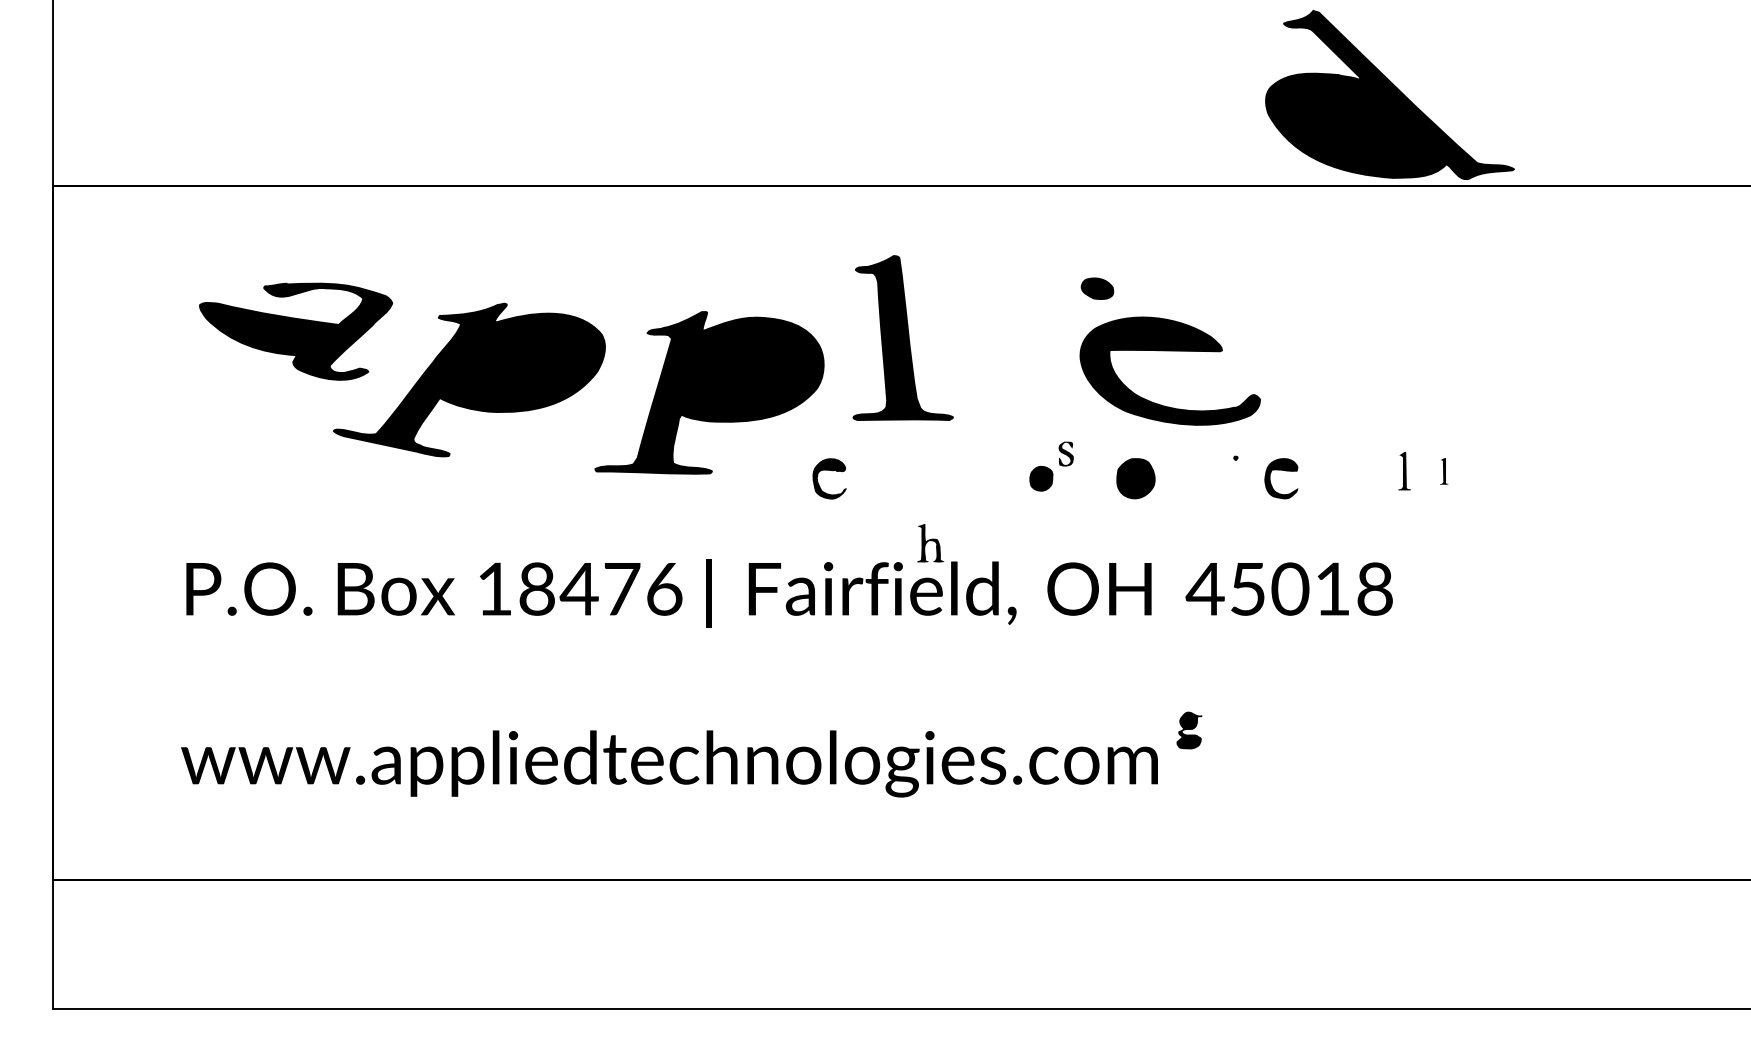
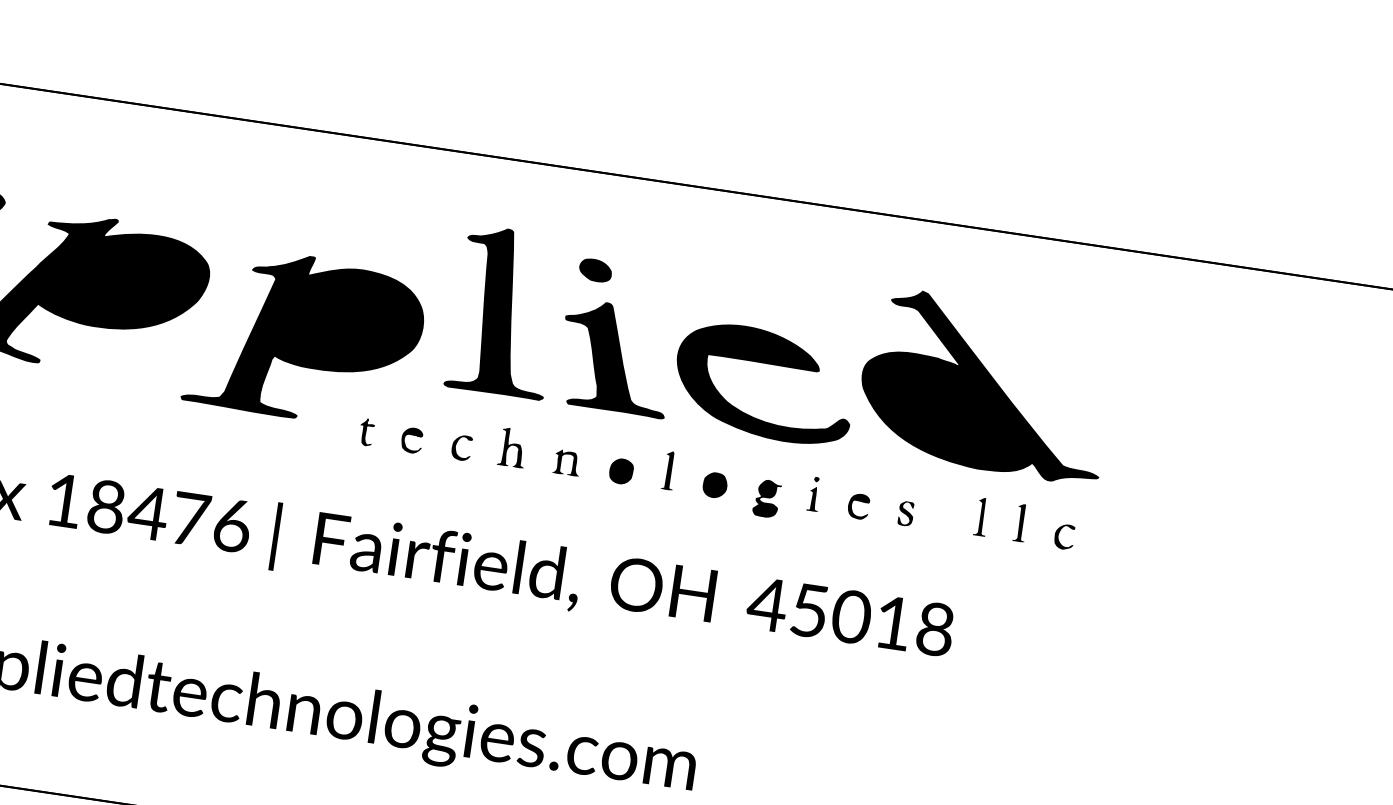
part: (1389, 94) -> (985, 385), moved
part: (1097, 288) -> (595, 270), moved
fill: (1019, 367) -> (616, 358), added
part: (1065, 453) -> (905, 513), moved
fill: (1088, 470) -> (669, 470), added
part: (1444, 471) -> (1021, 523), size x1.43
fill: (783, 477) -> (366, 432), added
fill: (986, 477) -> (567, 462), added
fill: (1235, 477) -> (813, 498), added
part: (829, 478) -> (411, 440), size x0.62
part: (879, 478) -> (461, 447), added
part: (1136, 478) -> (715, 485), size x0.62
part: (1280, 478) -> (858, 506), size x0.62
fill: (1489, 478) -> (1064, 536), added
part: (930, 543) -> (512, 448), moved
part: (1189, 730) -> (767, 498), moved

